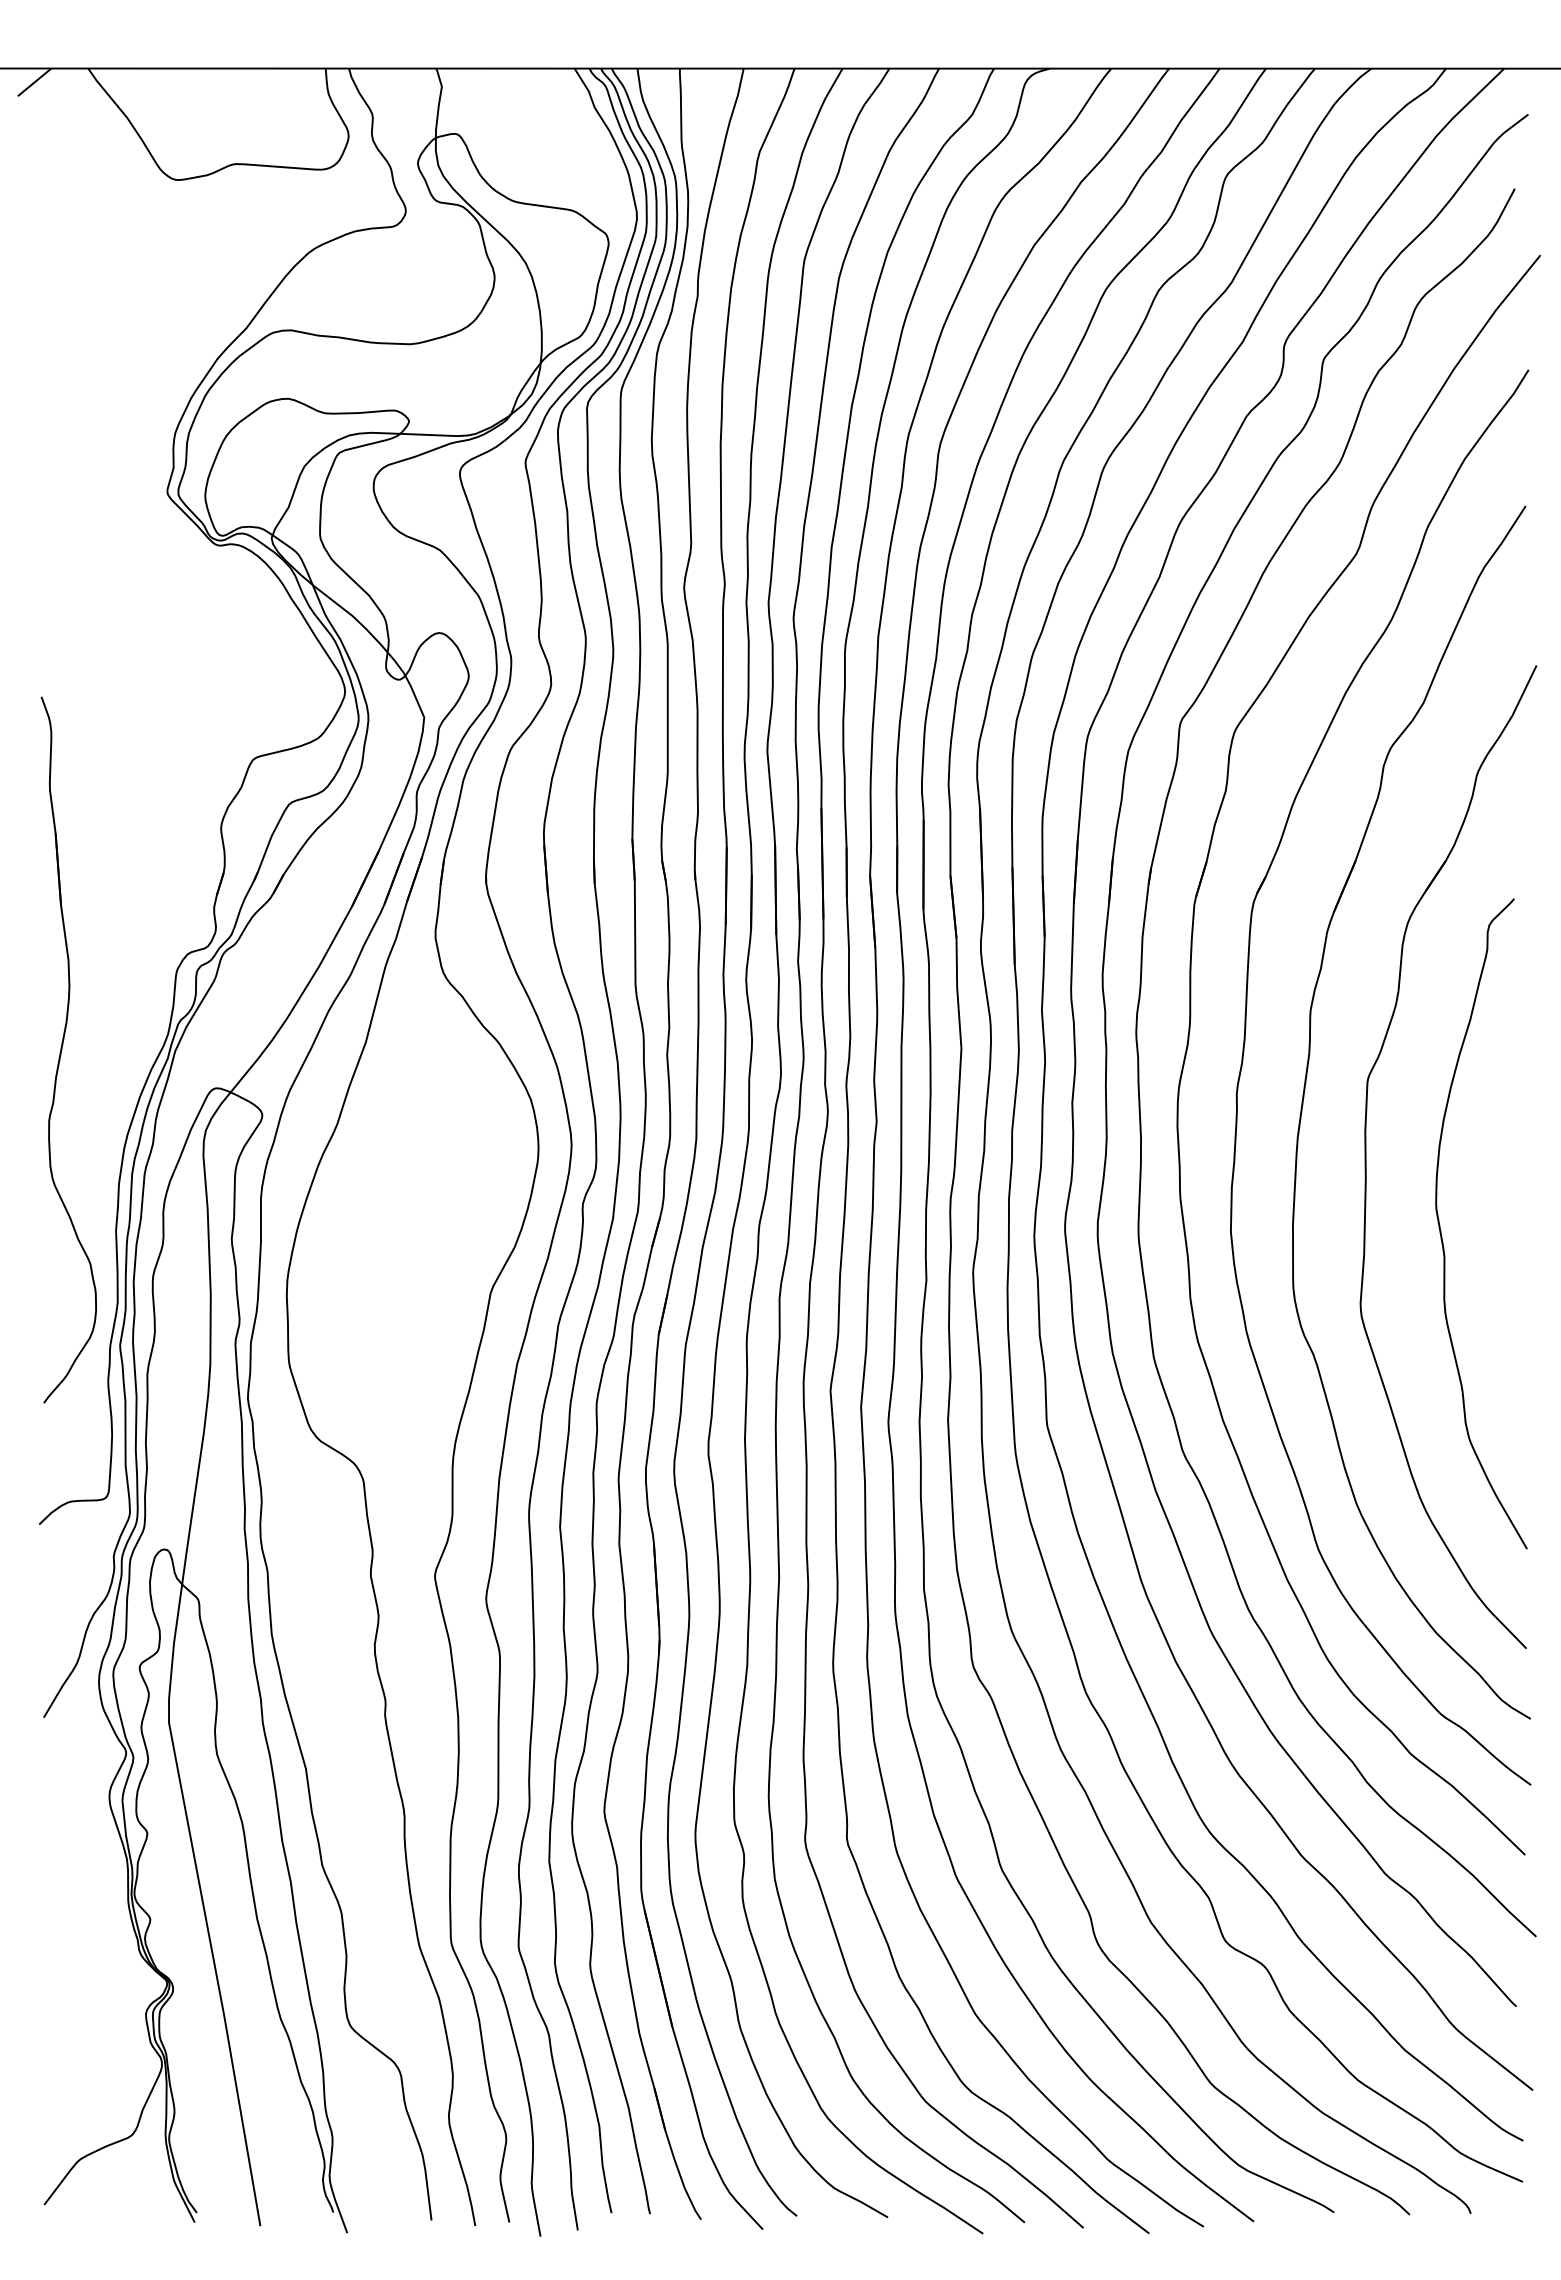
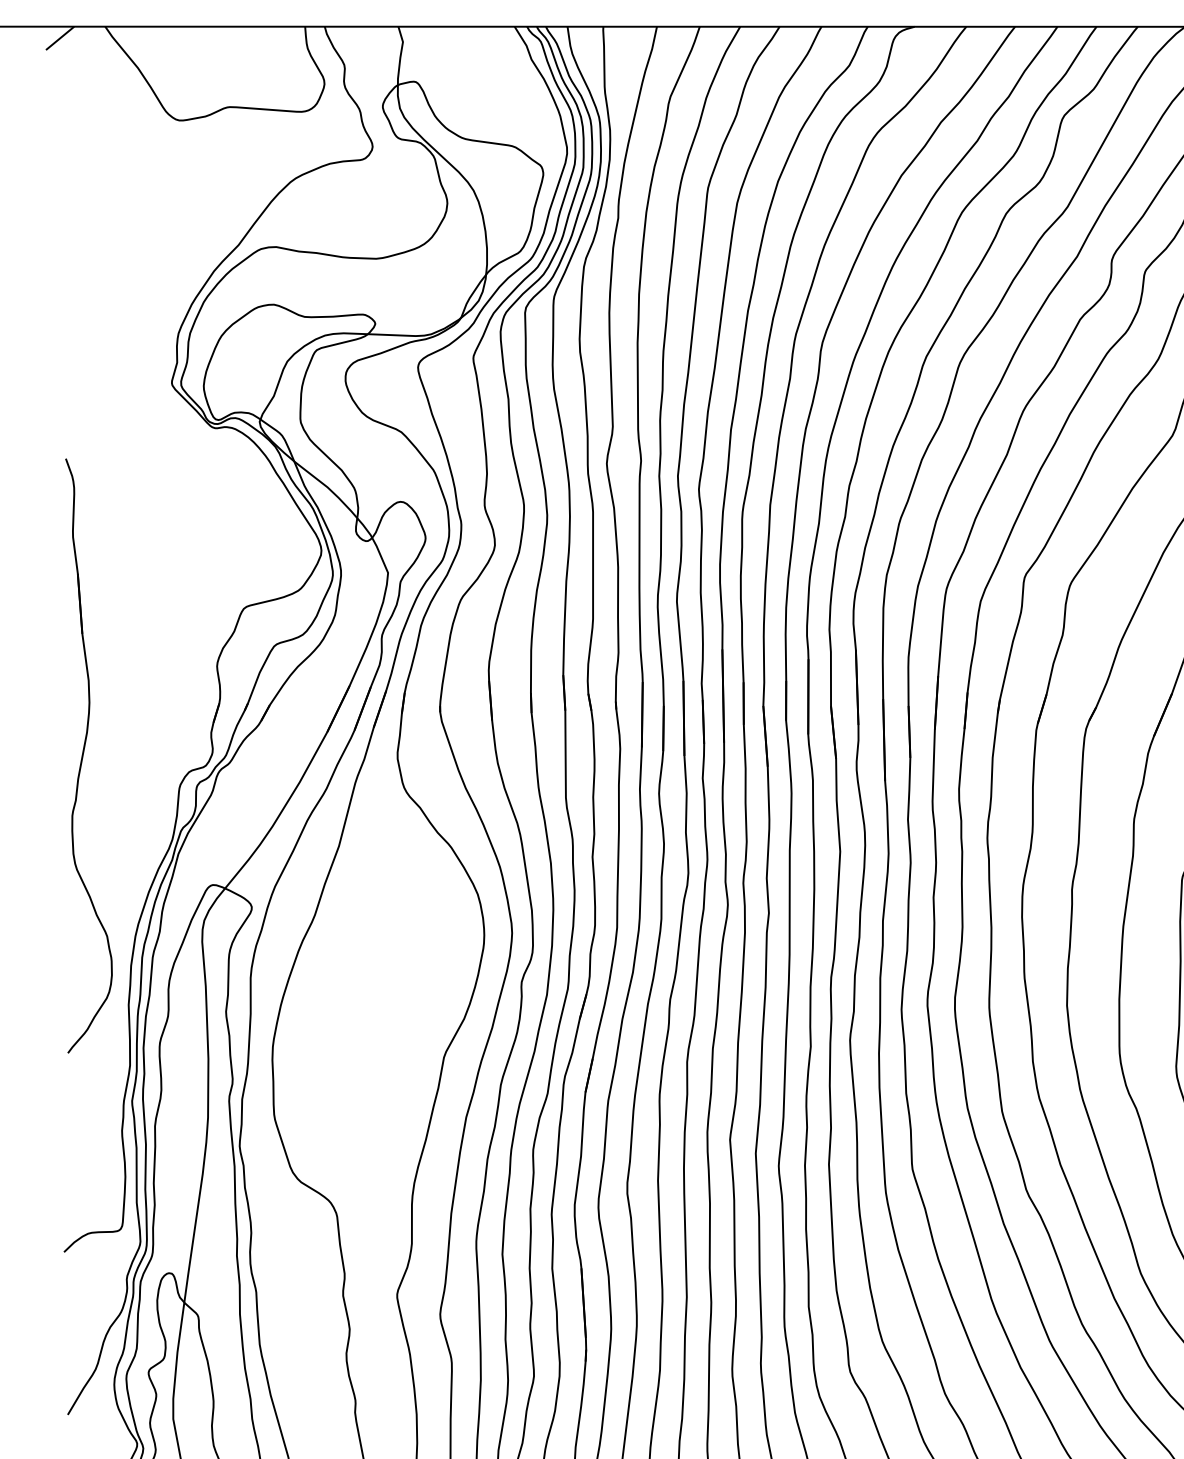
part: (68, 1049) -> (88, 755), moved

